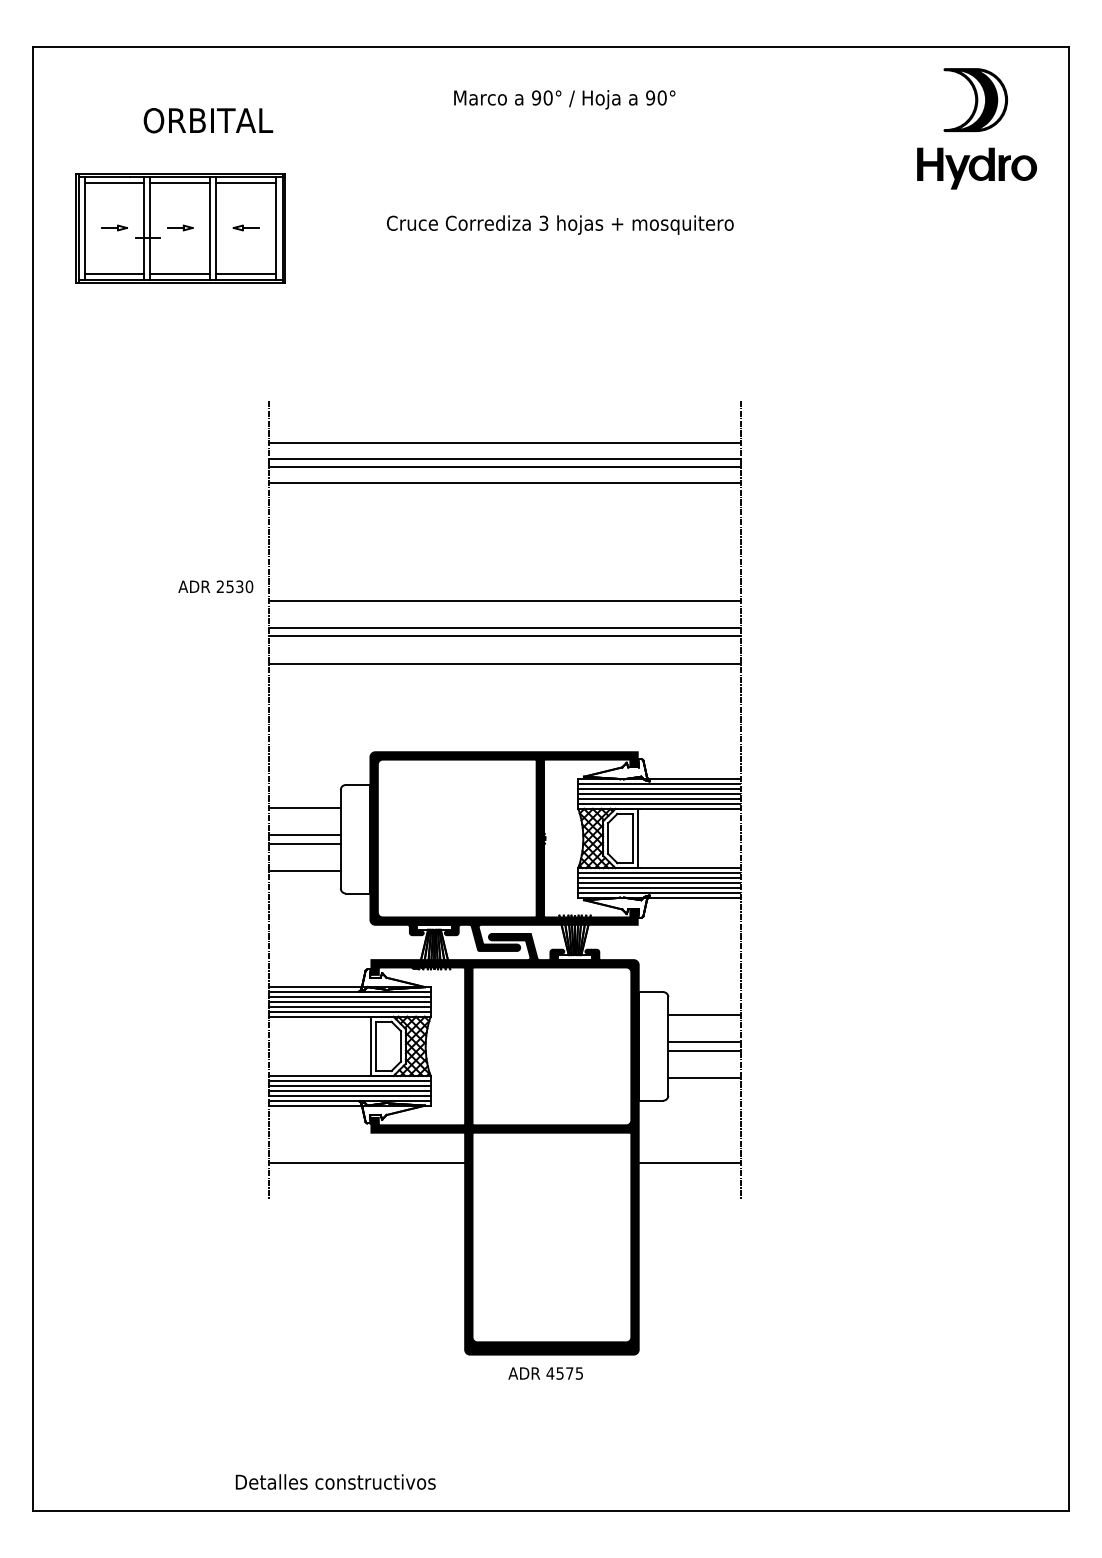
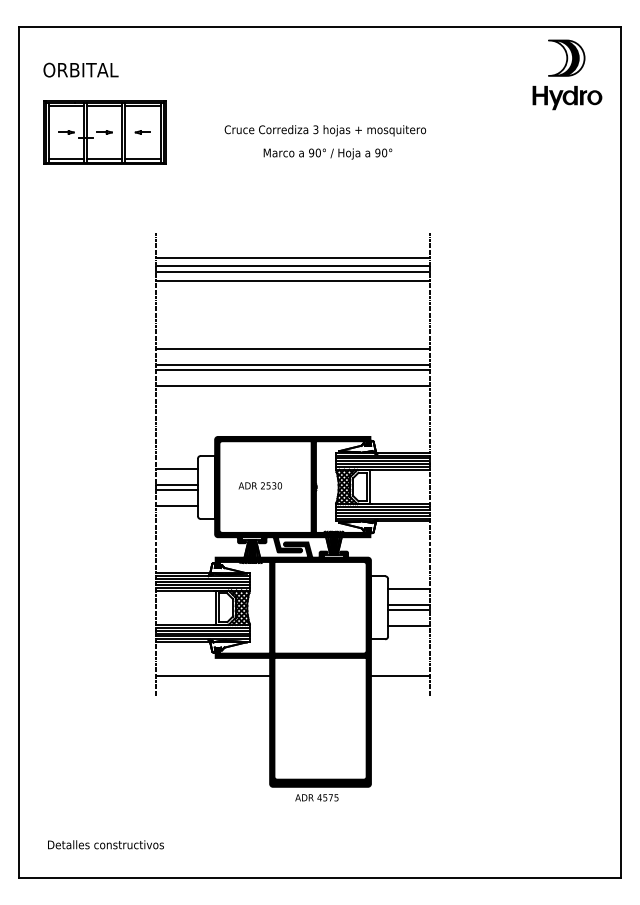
text: (563, 98) -> (327, 153), moved
text: (207, 119) -> (80, 69), moved
text: (214, 586) -> (259, 485), moved
text: (334, 1481) -> (105, 844), moved

